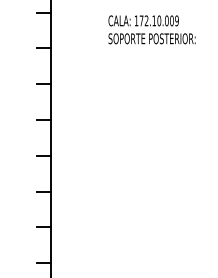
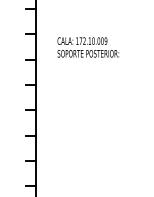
text: (151, 29) -> (87, 47), moved

